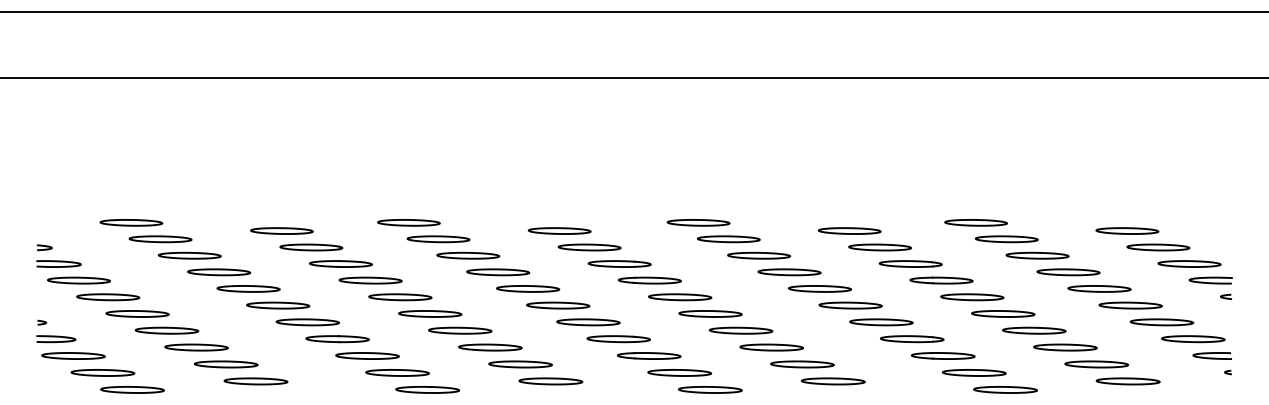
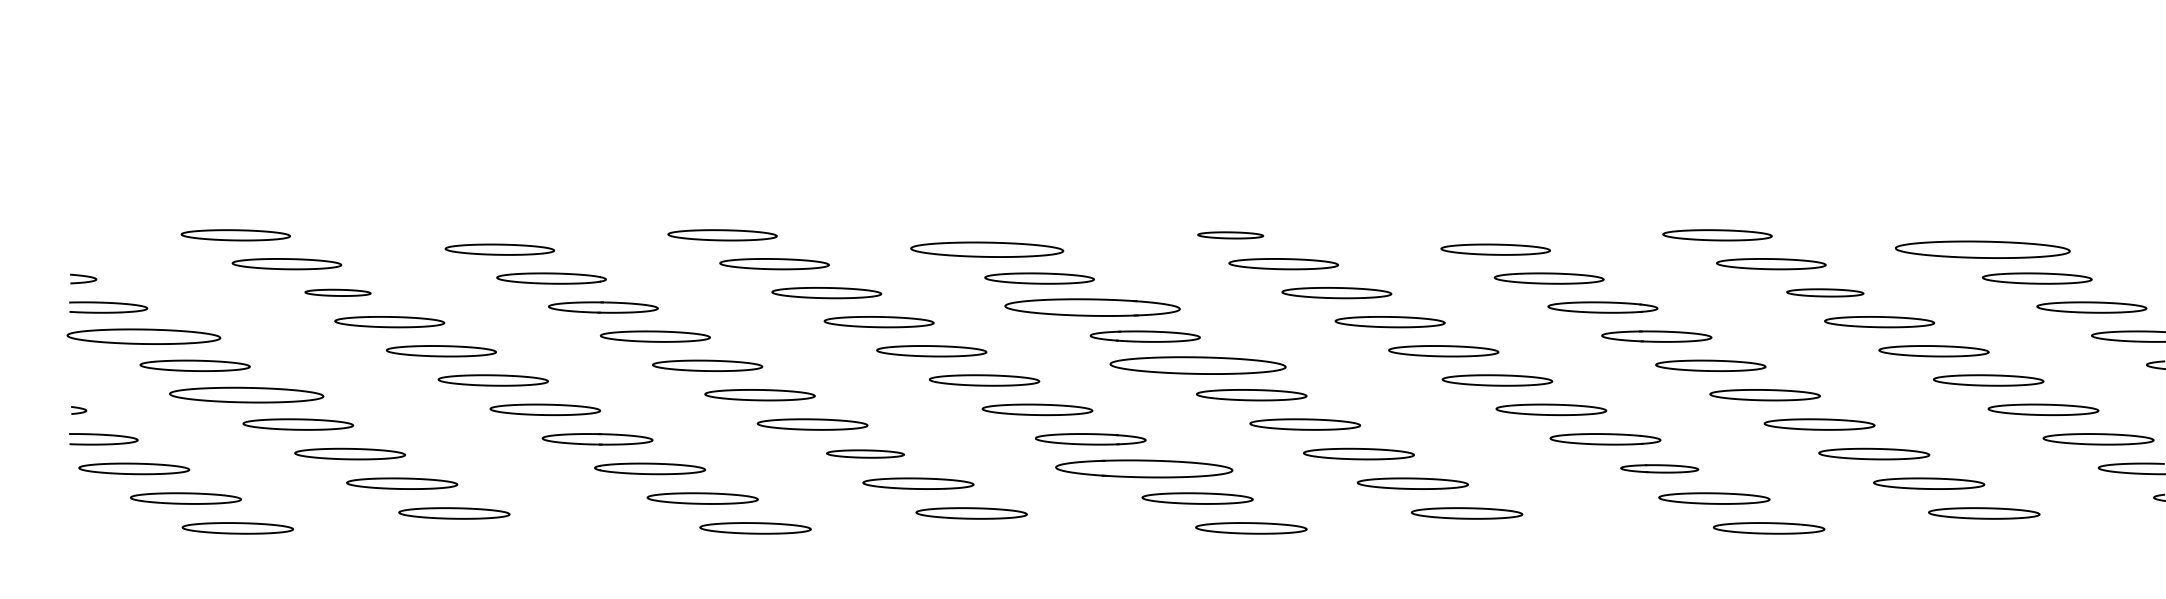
part: (698, 222) -> (1230, 234), size x0.6
part: (559, 230) -> (986, 248), size x1.4
part: (1127, 230) -> (1983, 248), size x1.6
part: (189, 255) -> (337, 292), size x0.6
part: (1037, 255) -> (1825, 292), size x0.7
part: (619, 263) -> (1091, 306), size x1.6
part: (78, 280) -> (143, 336), size x1.4
part: (680, 297) -> (1198, 366), size x1.6
part: (137, 313) -> (246, 394), size x1.4
part: (490, 347) -> (865, 453), size x0.7
part: (648, 355) -> (1142, 467), size x1.6
part: (942, 355) -> (1658, 467), size x0.7

